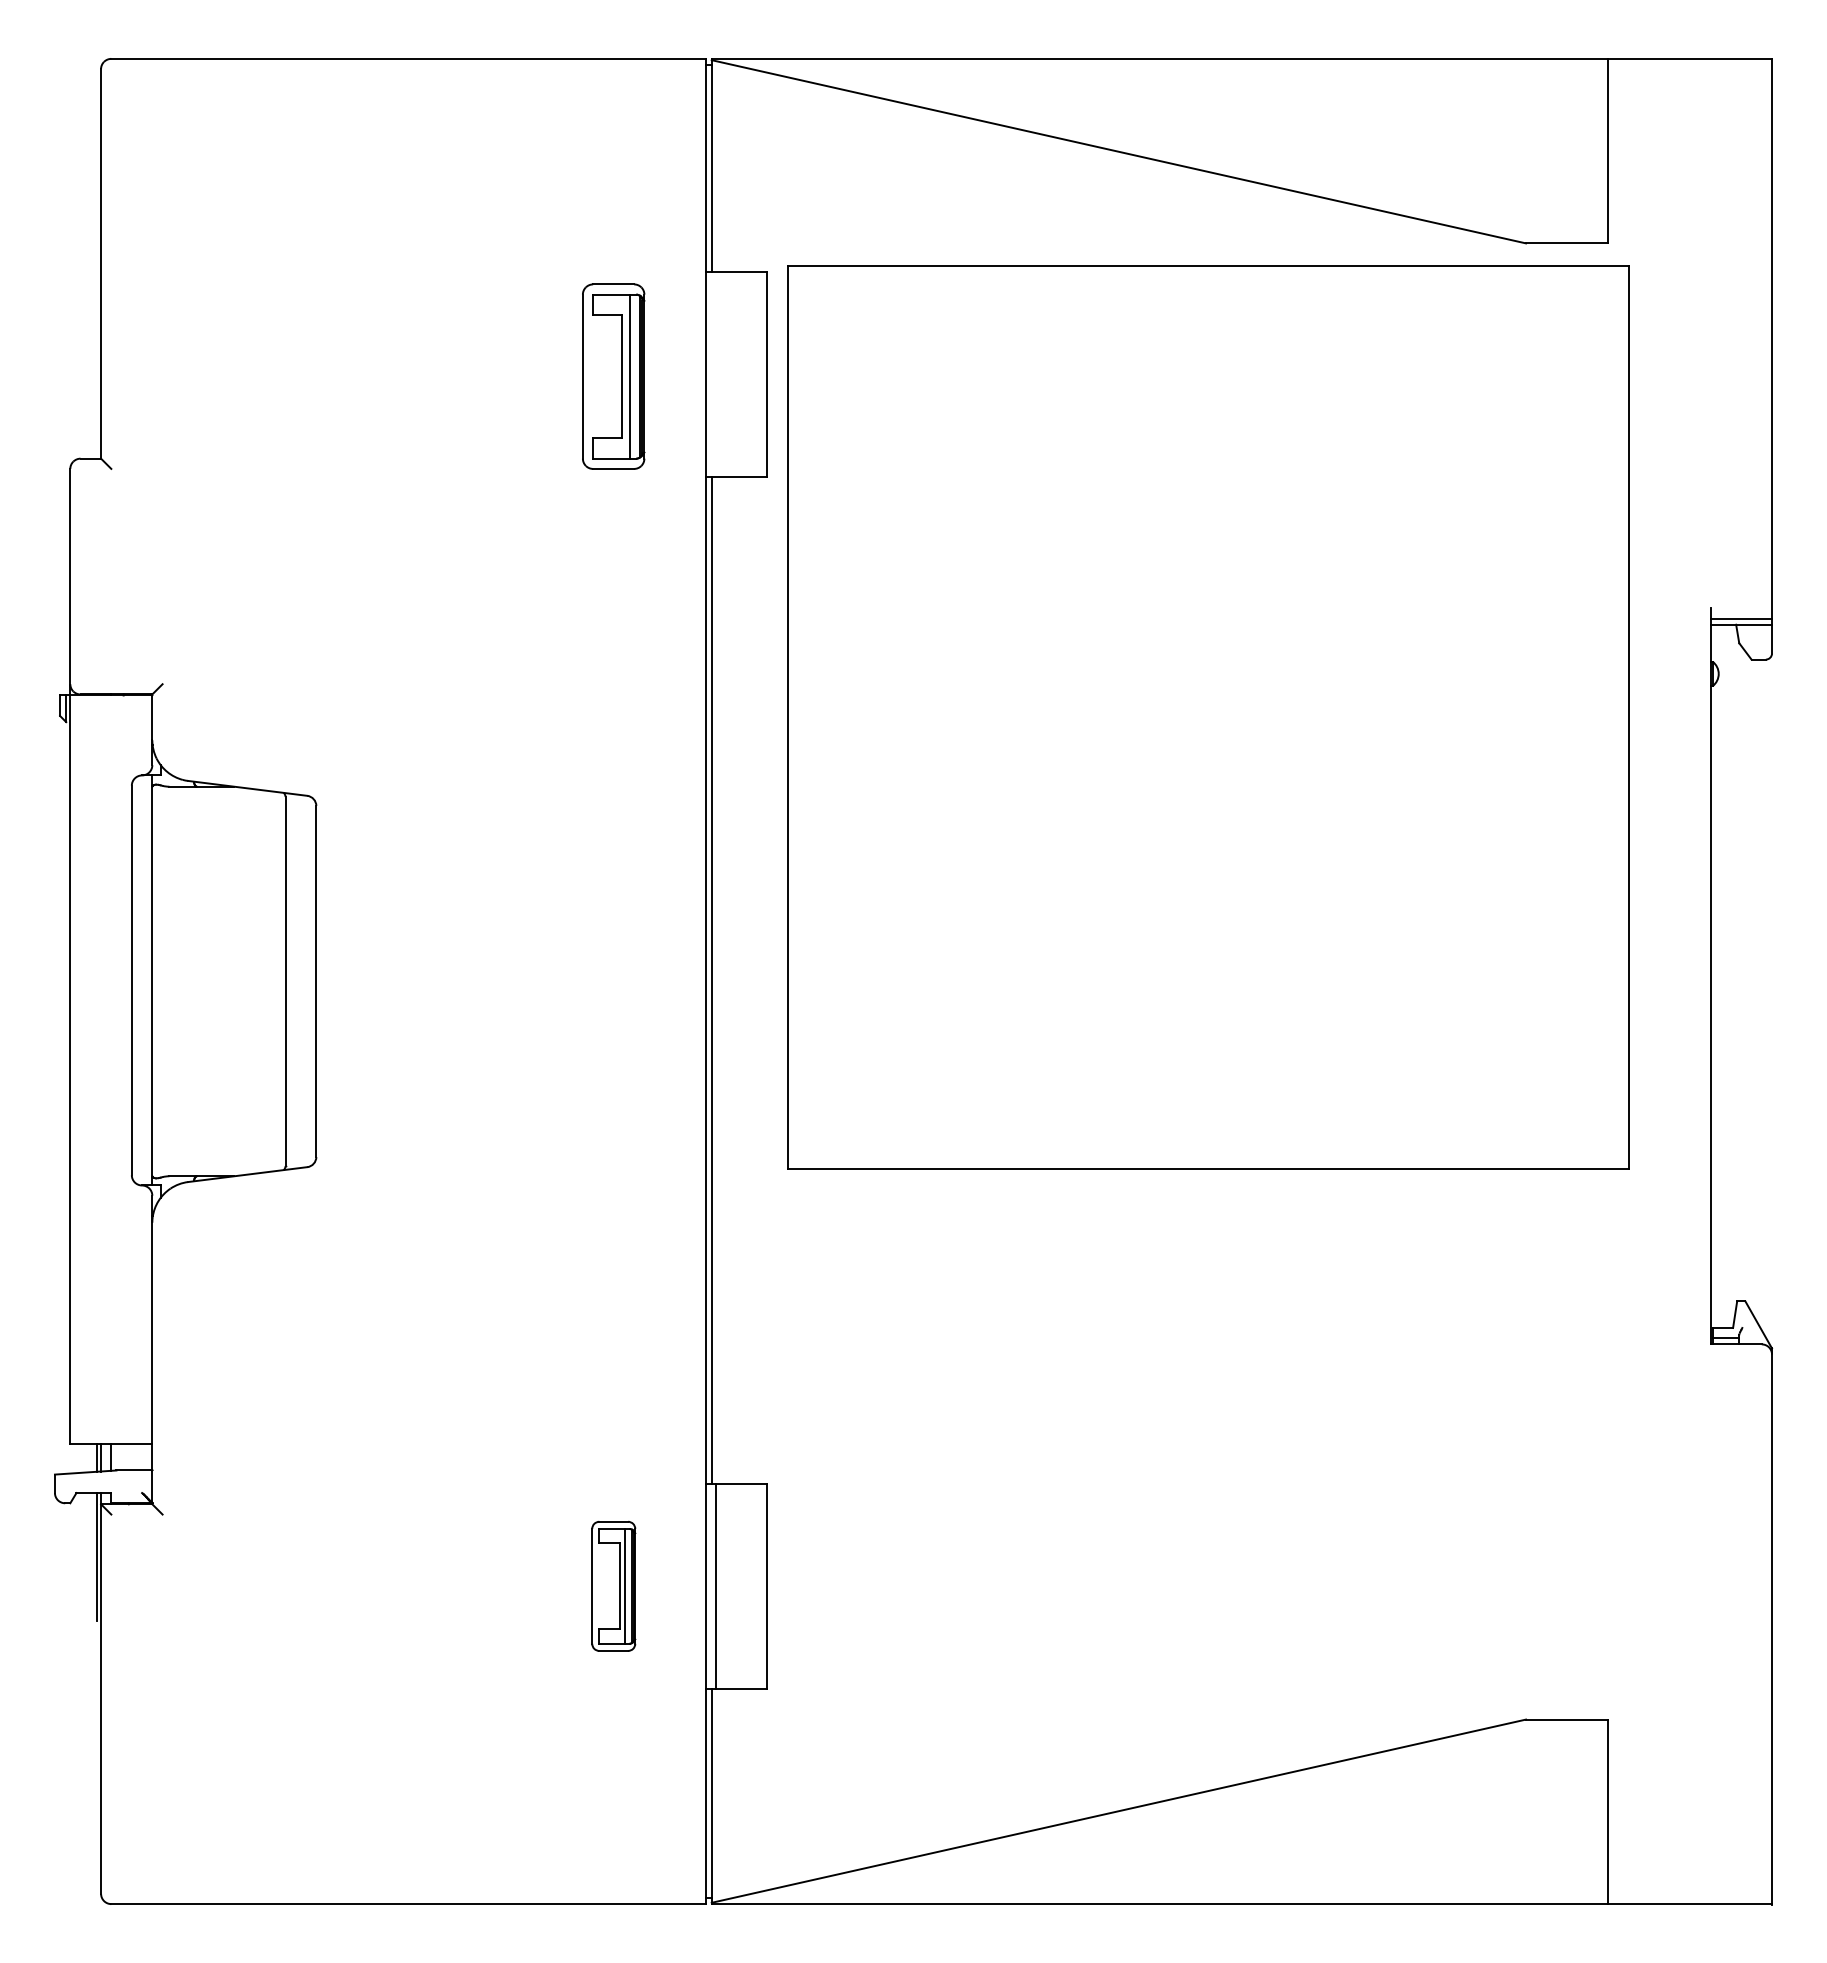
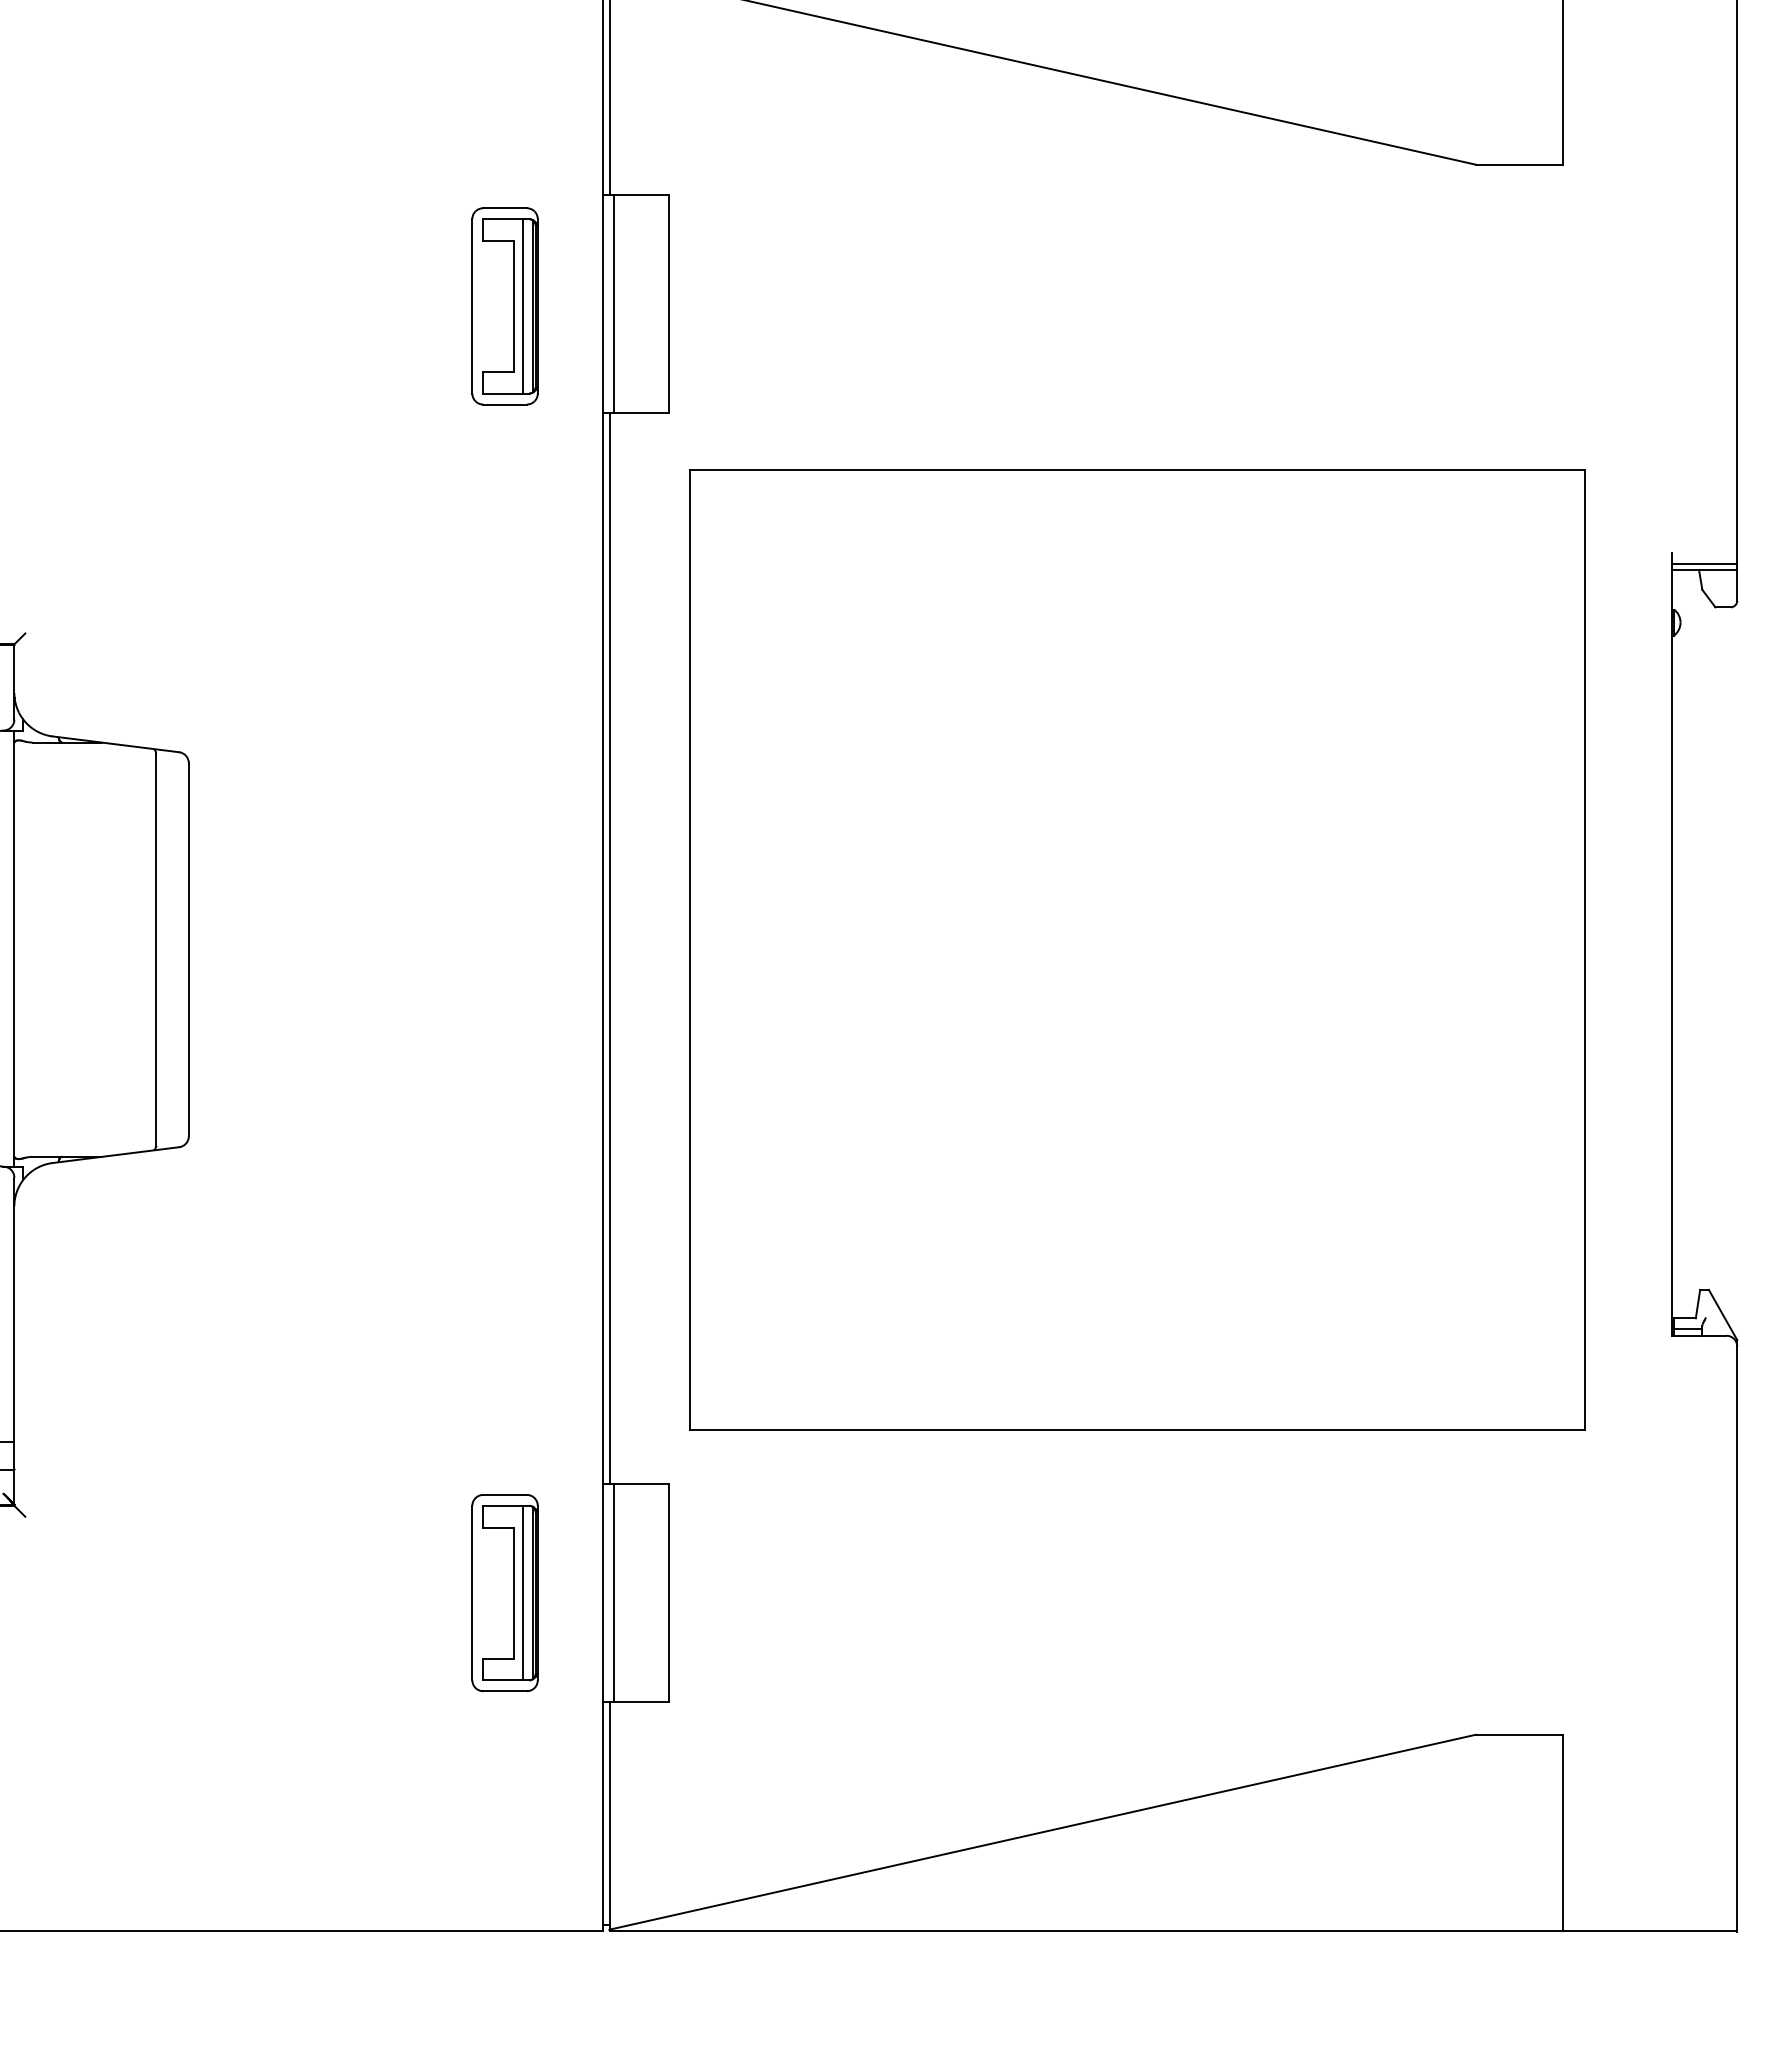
line: (716, 374) -> (614, 304), added
part: (1208, 717) -> (1137, 949), moved
part: (613, 1586) -> (504, 1593), size x1.43

